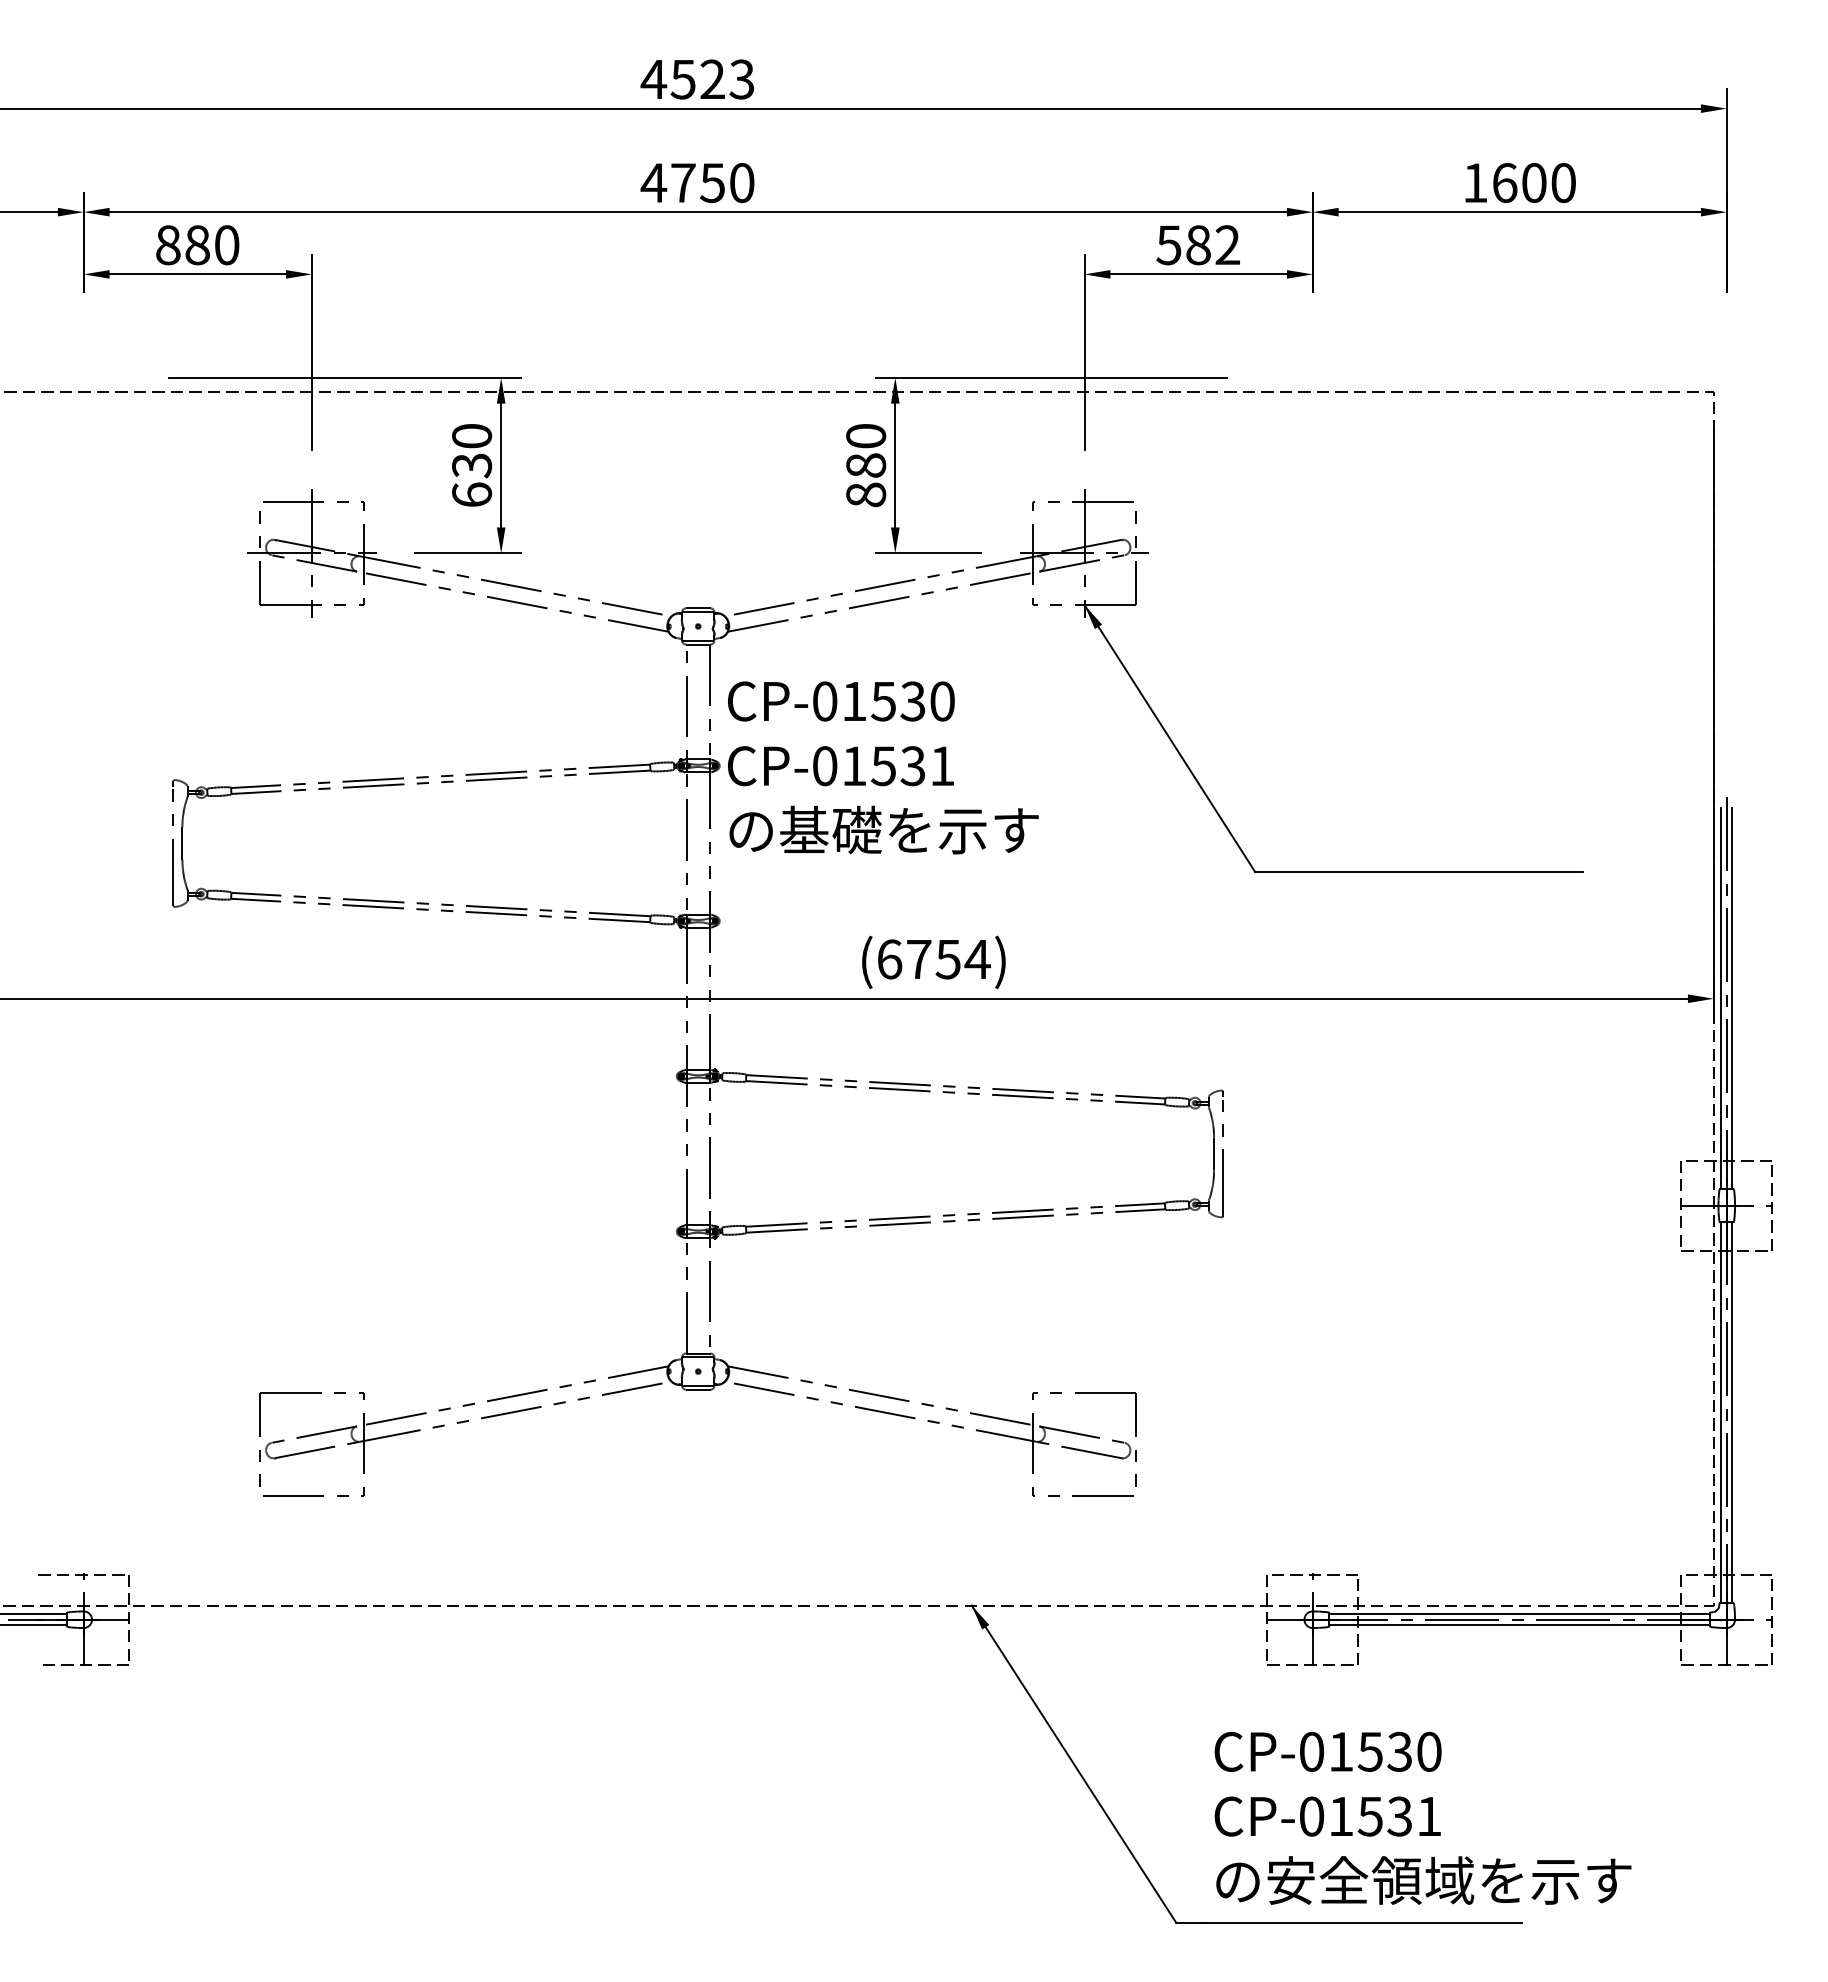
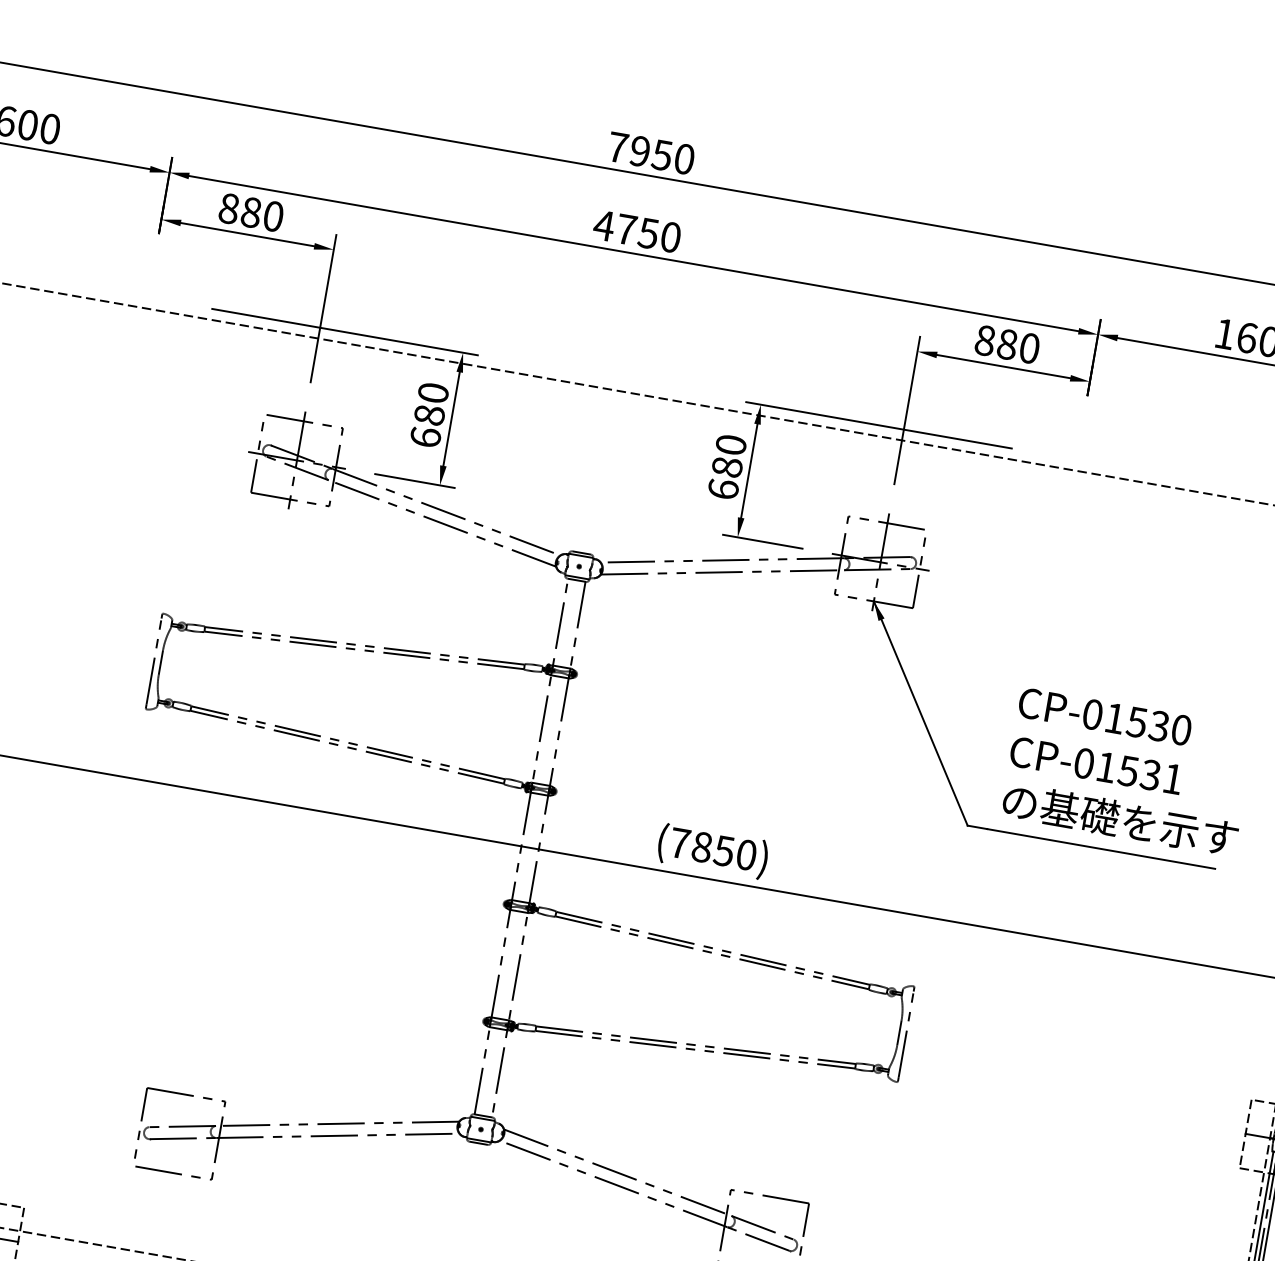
text: (697, 79) -> (650, 153), 4523 -> 7950
text: (1198, 245) -> (1007, 344), 582 -> 880
text: (472, 465) -> (429, 415), 630 -> 680
text: (866, 494) -> (723, 489), 880 -> 680
text: (883, 767) -> (1128, 772), moved
text: (933, 959) -> (713, 849), (6754) -> (7850)

